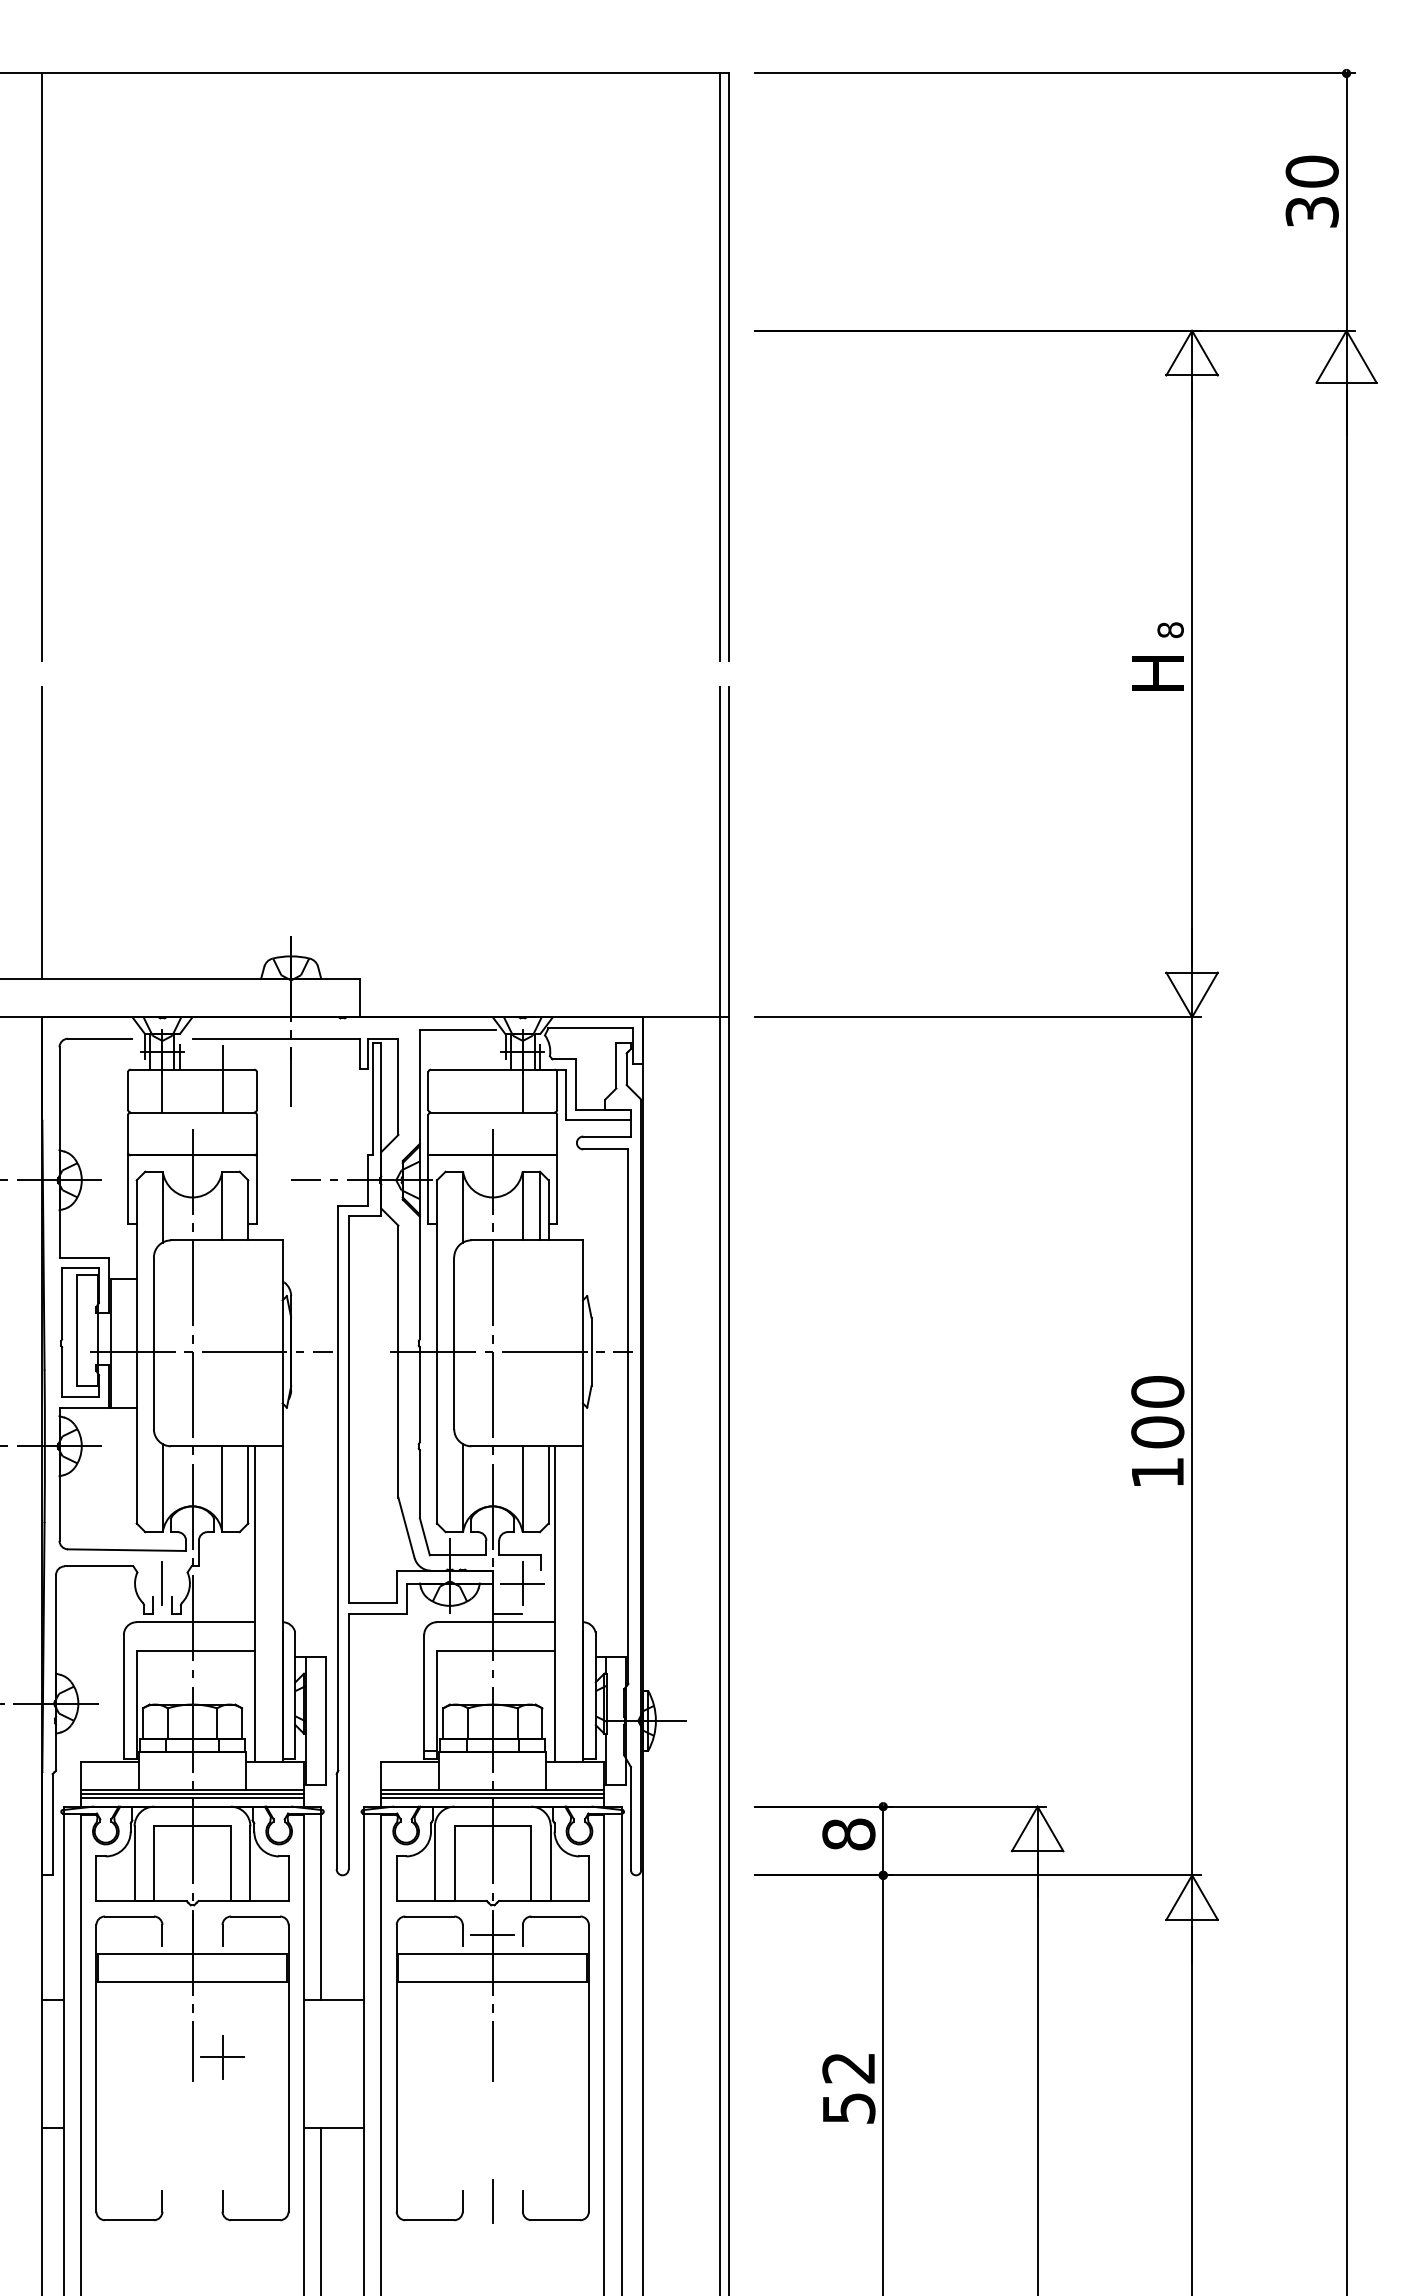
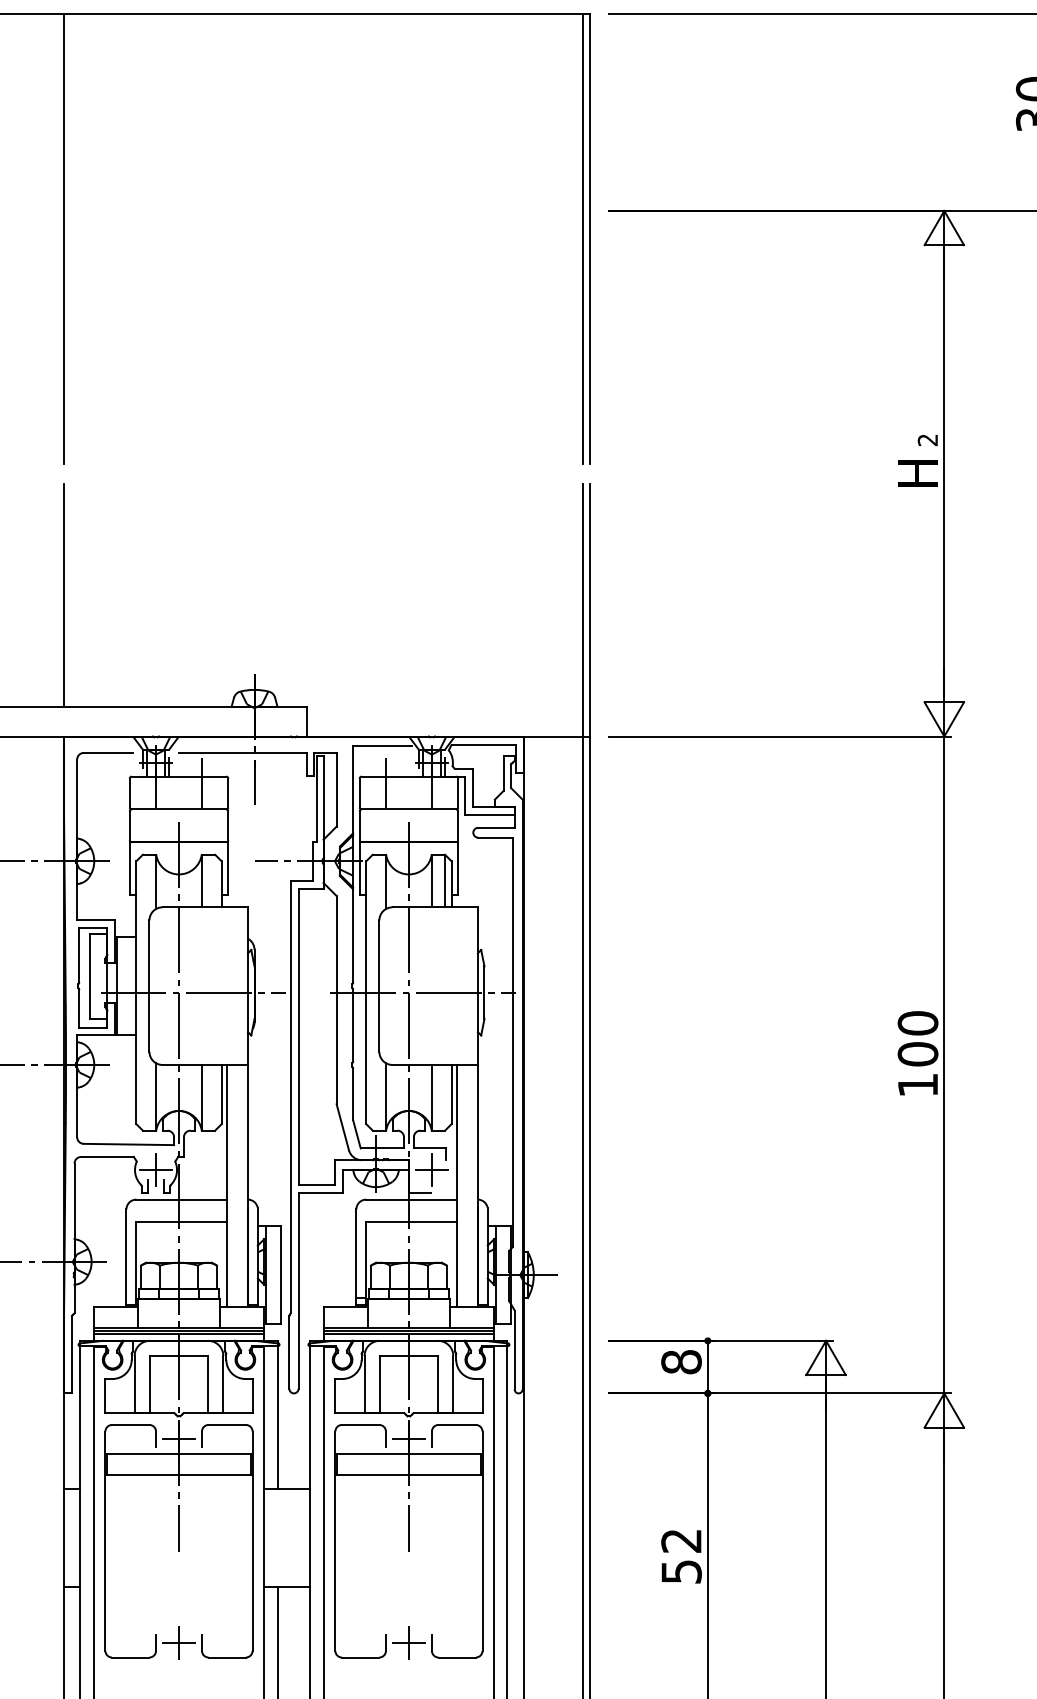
text: (1170, 630) -> (927, 440), 8 -> 2
line: (462, 1078) -> (385, 783), added
line: (162, 1583) -> (156, 1170), added
line: (192, 1935) -> (179, 1439), added
part: (222, 2057) -> (179, 1643), moved
line: (492, 2201) -> (408, 1643), added

